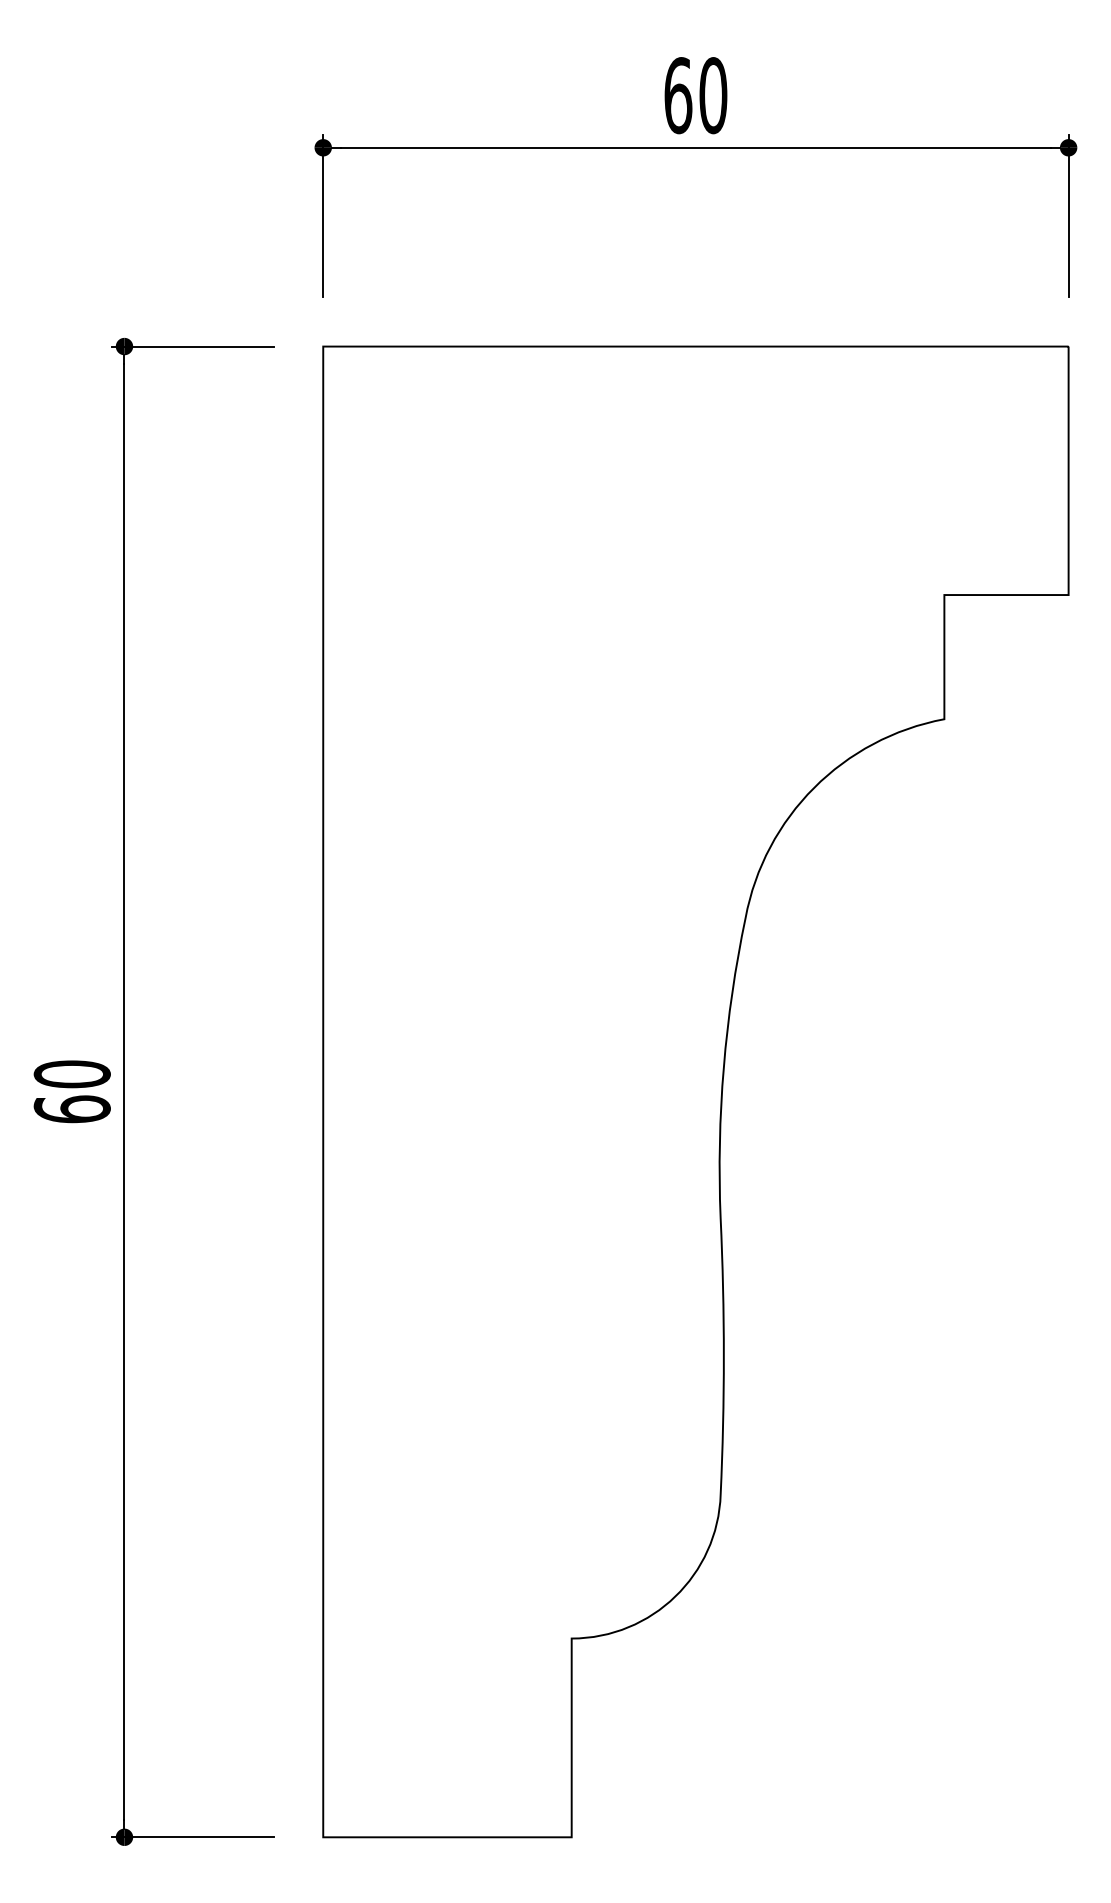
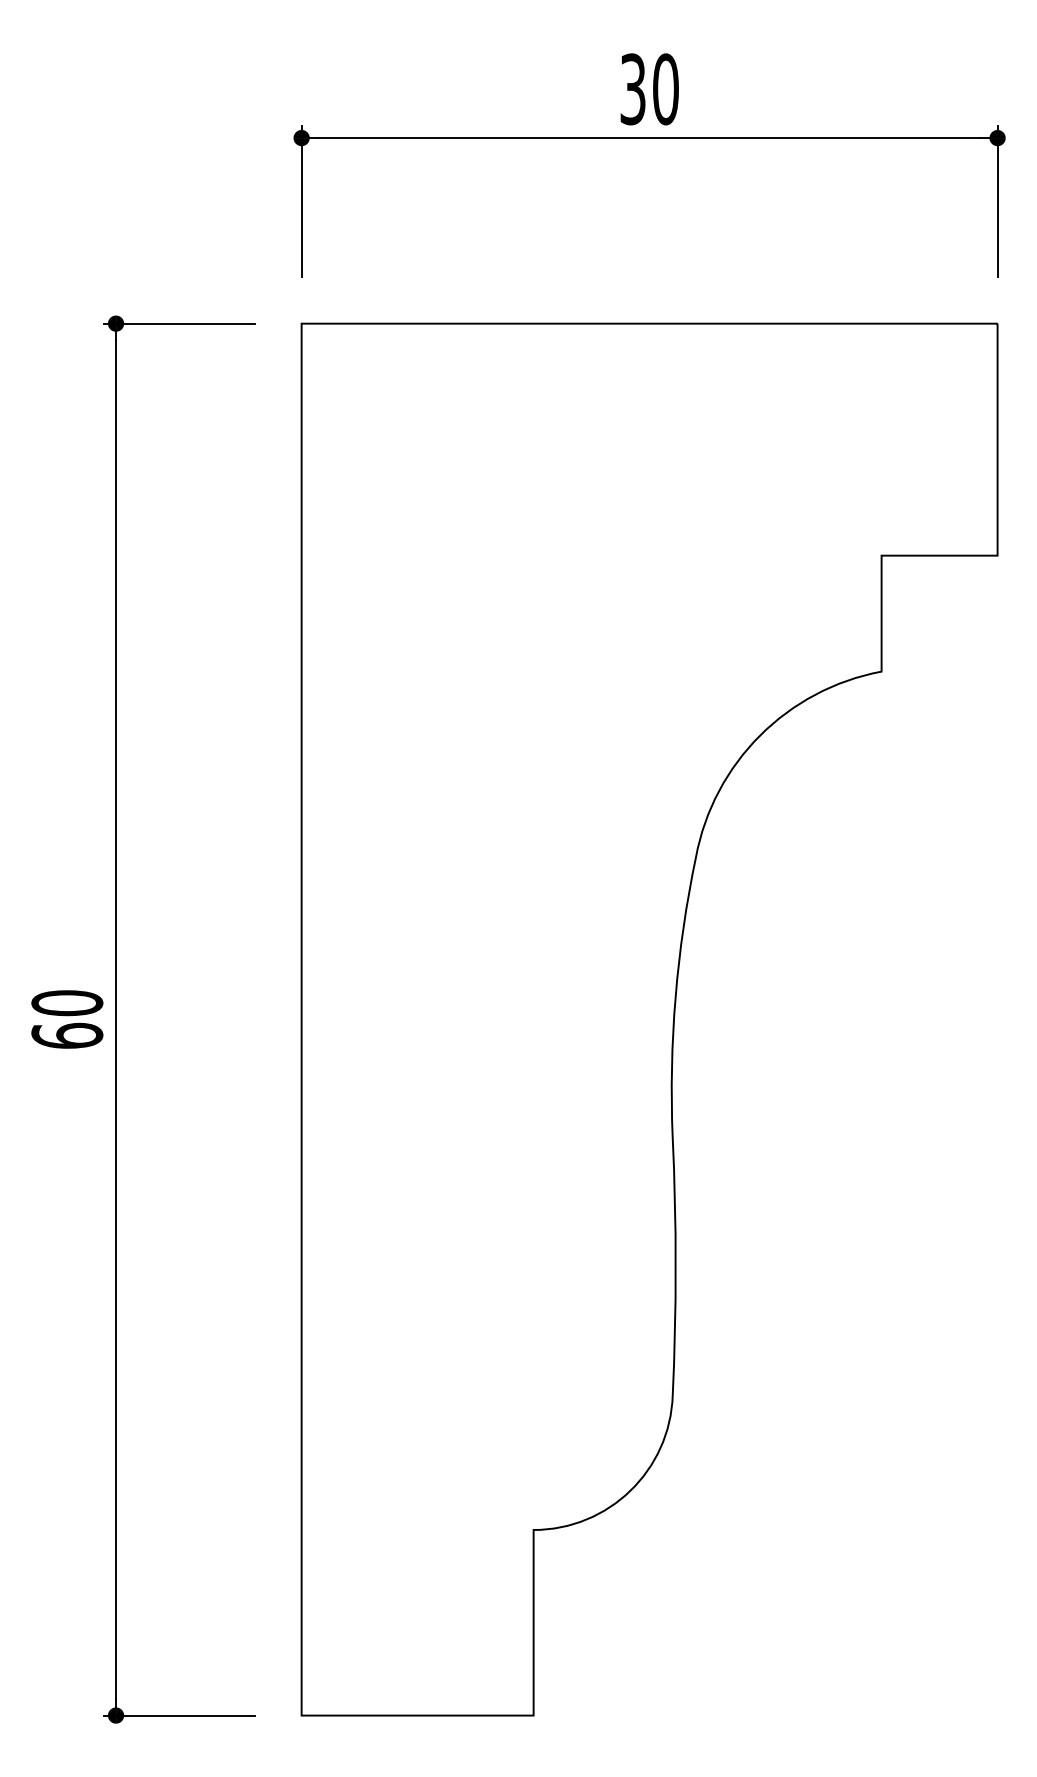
text: (678, 95) -> (633, 89), 60 -> 30

